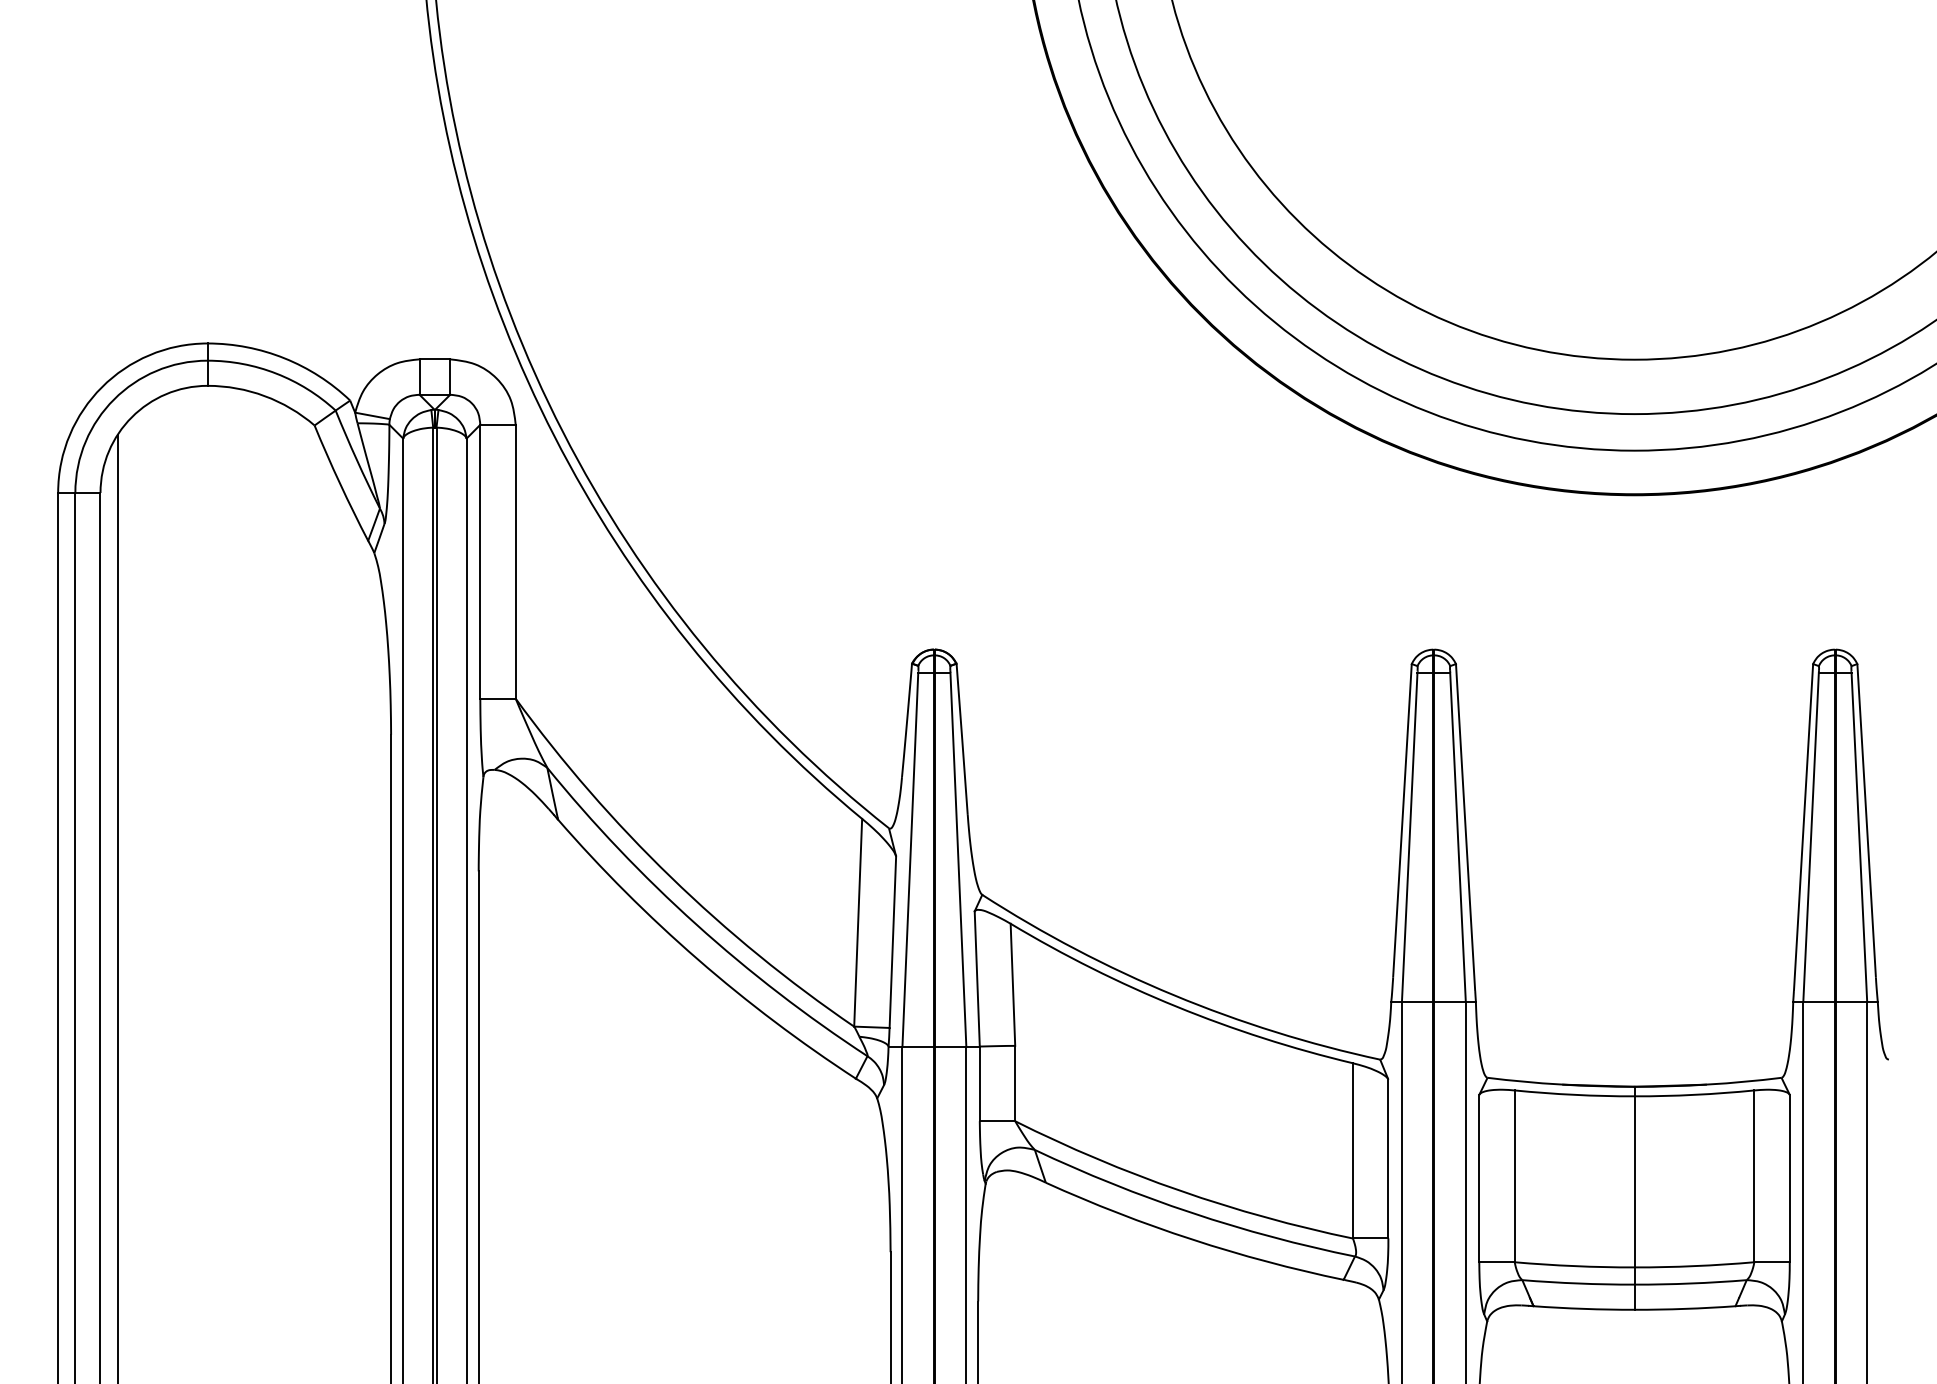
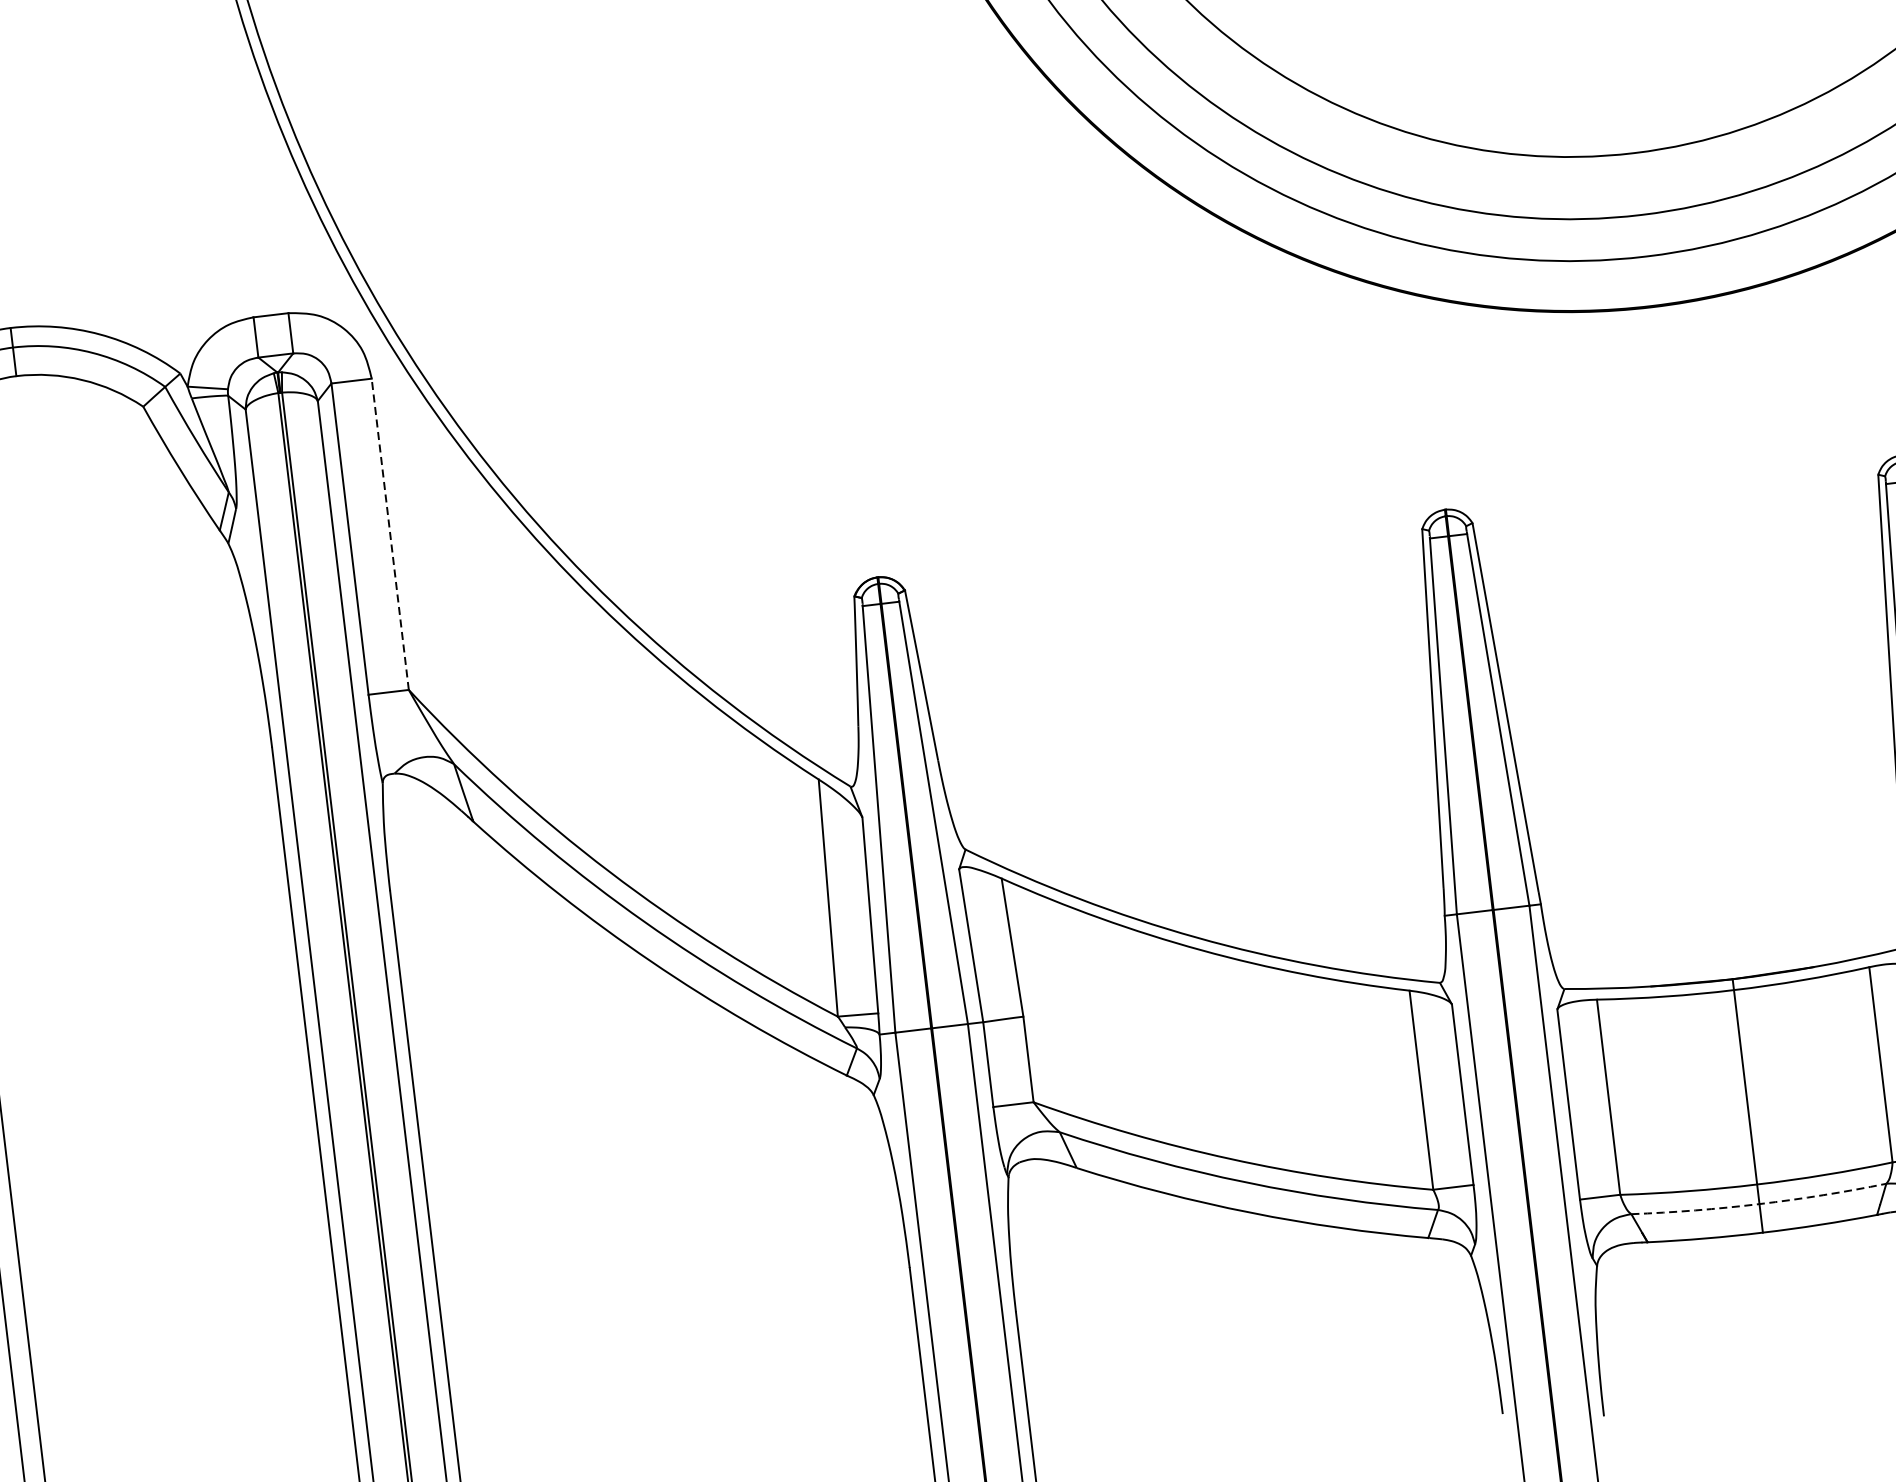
line: (515, 561) -> (389, 534), solid -> dashed
arc: (1634, 1284) -> (1759, 1203), solid -> dashed

